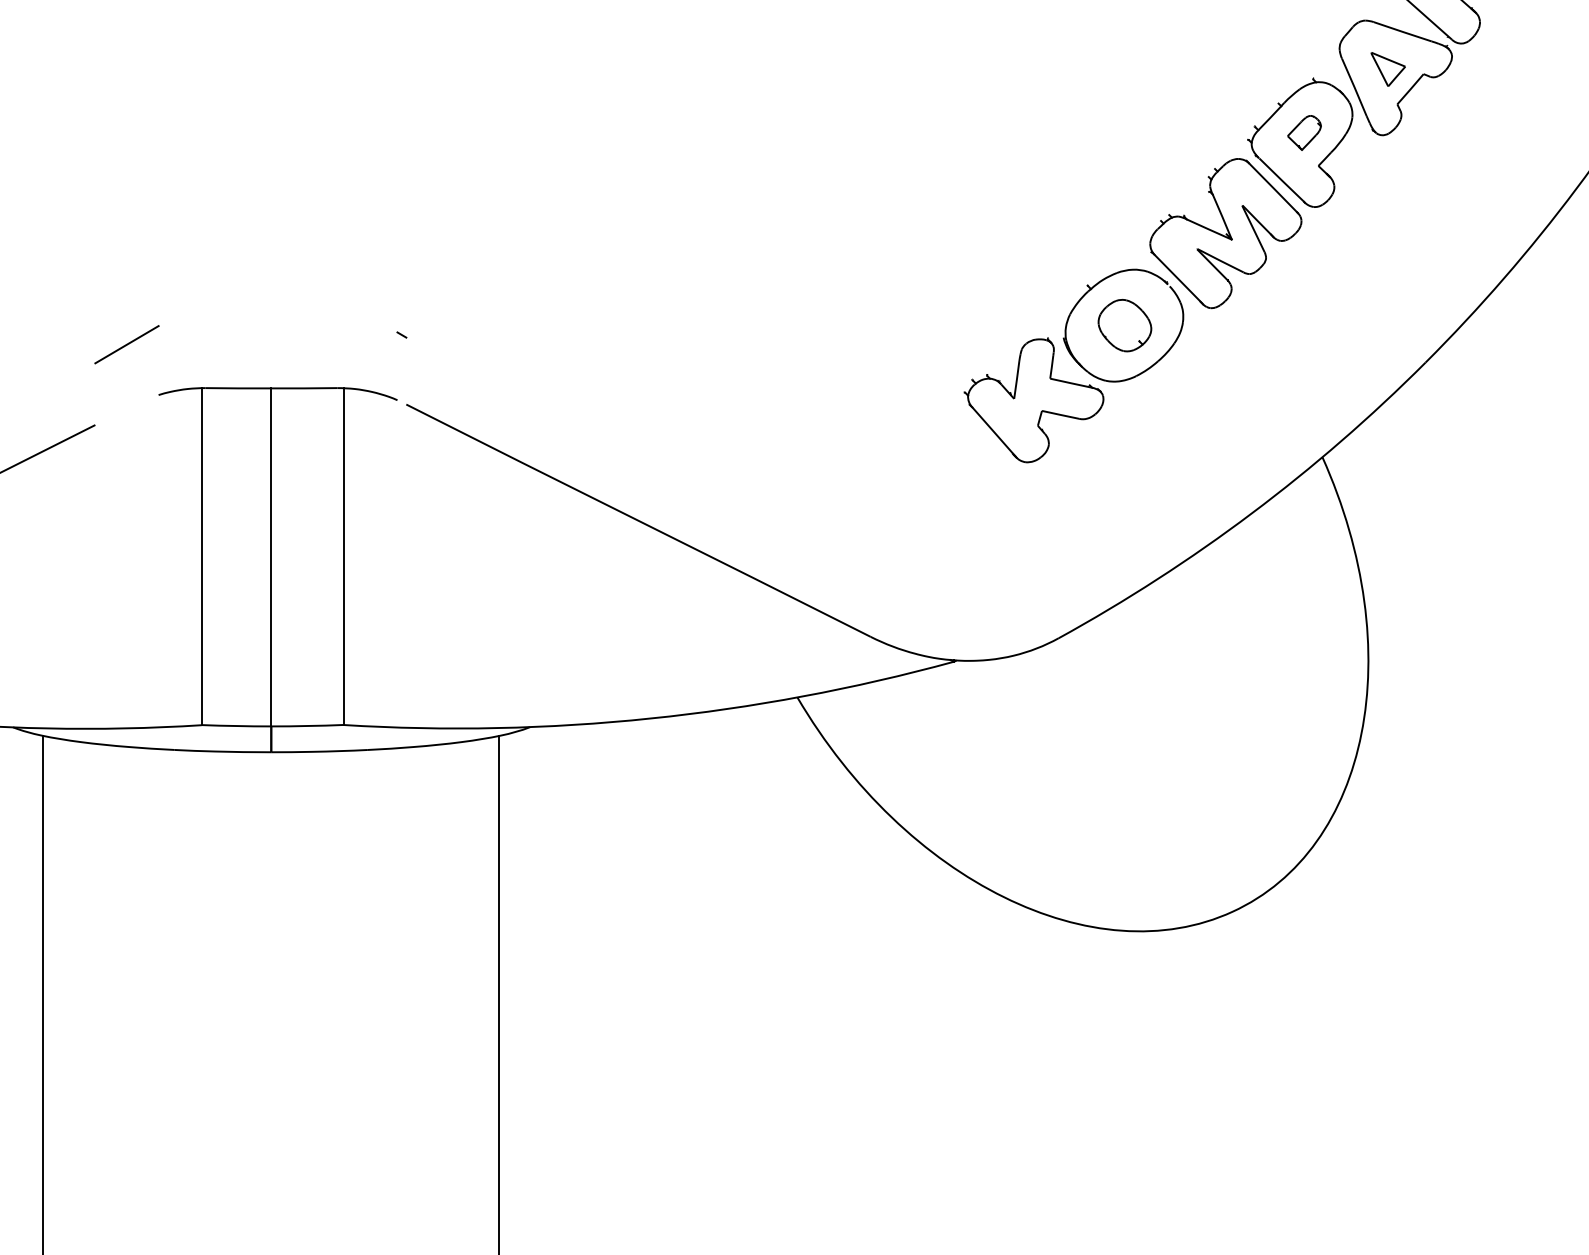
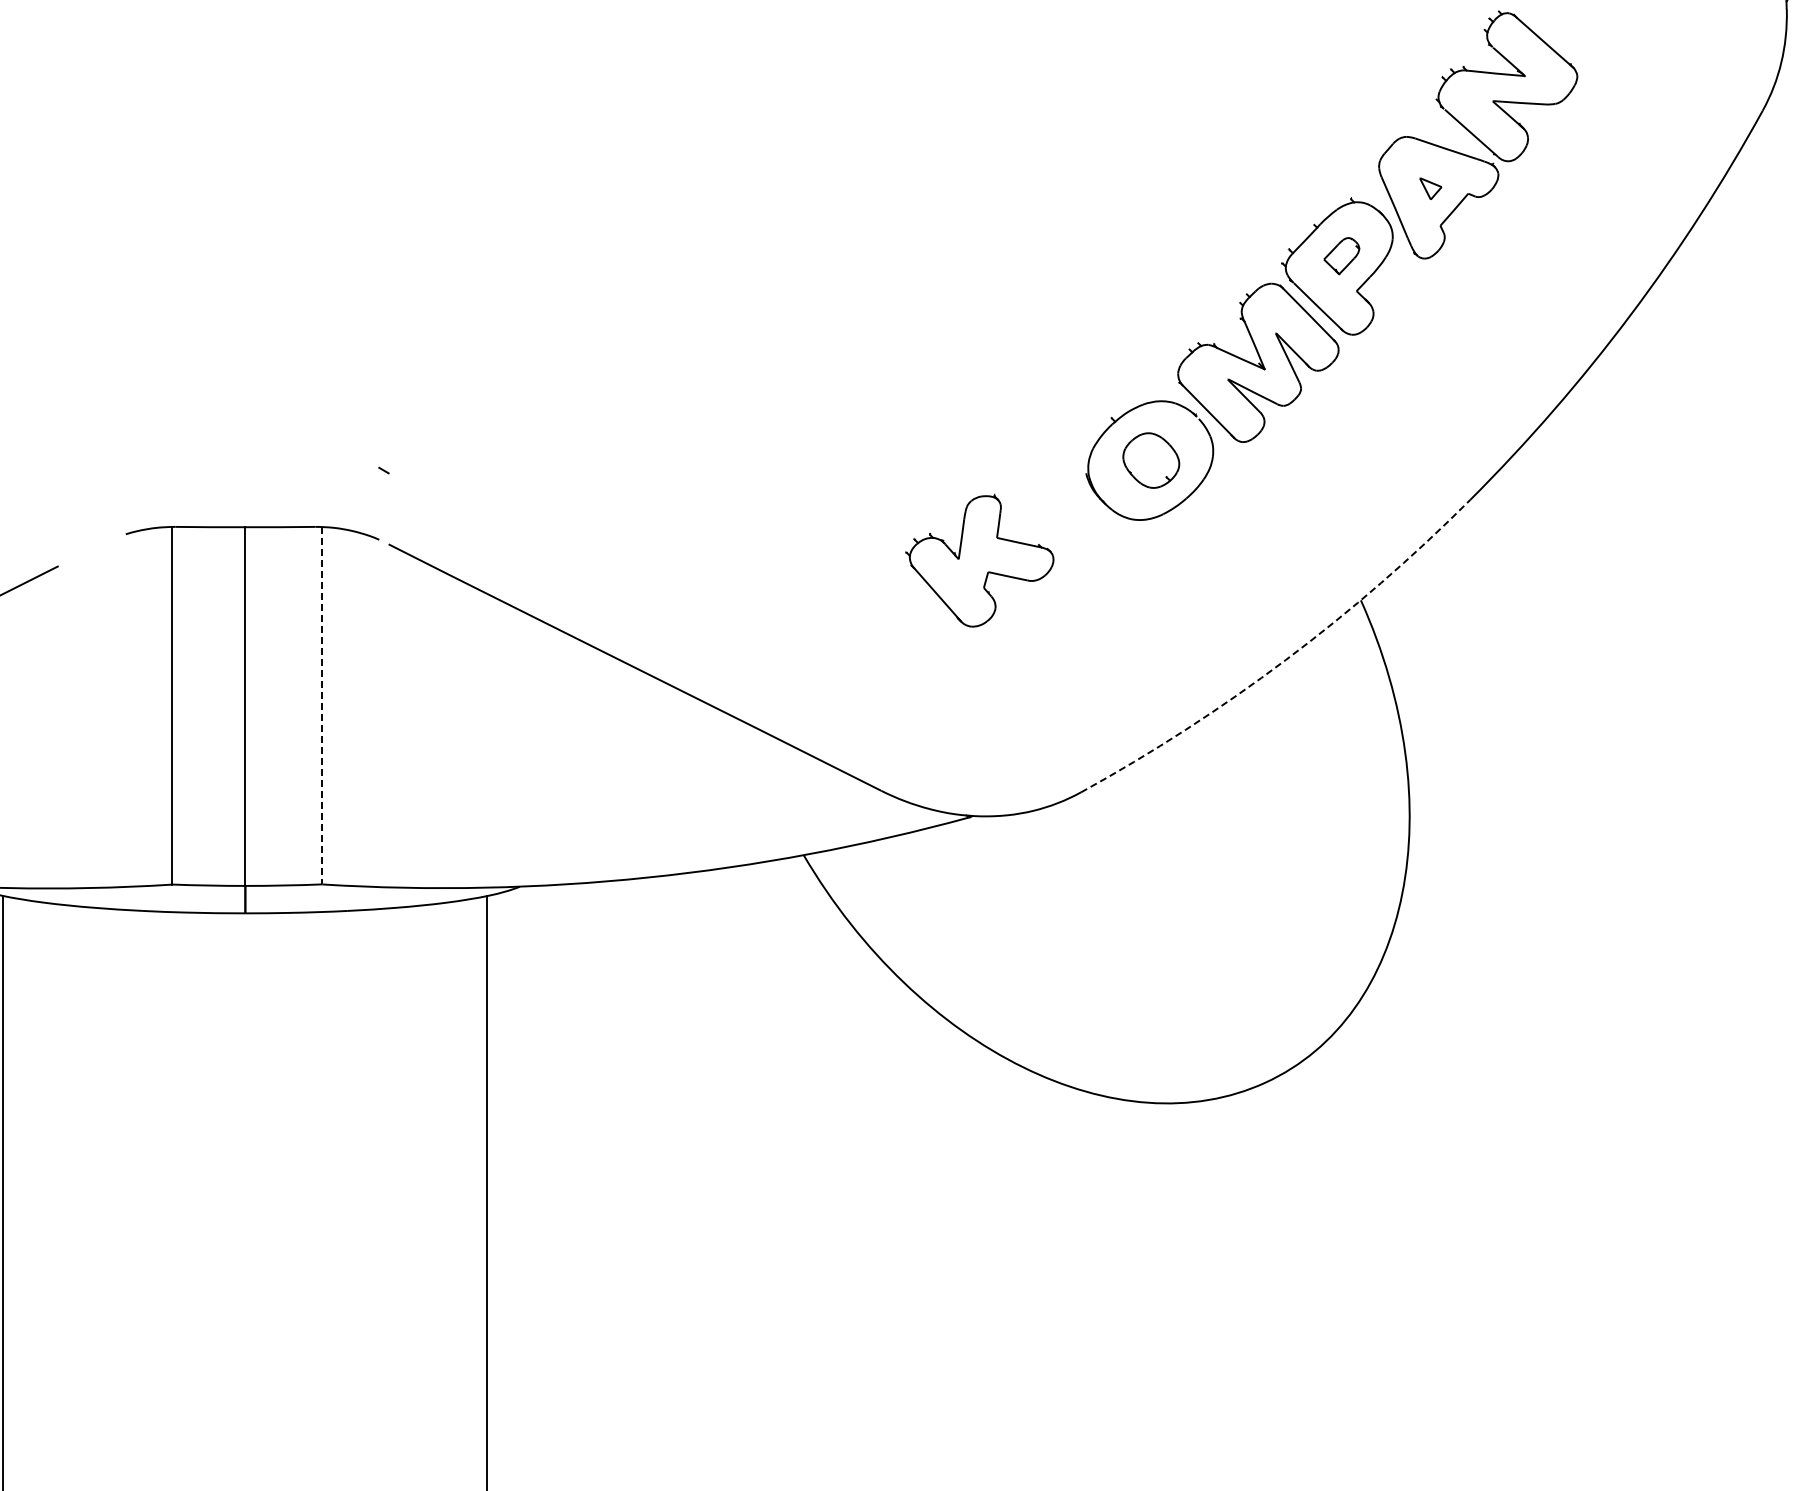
part: (1388, 69) -> (1430, 188), size x0.6
line: (126, 344) -> (91, 480), removed
part: (1033, 399) -> (979, 560), moved
arc: (1252, 513) -> (1286, 659), solid -> dashed
line: (343, 556) -> (322, 705), solid -> dashed

